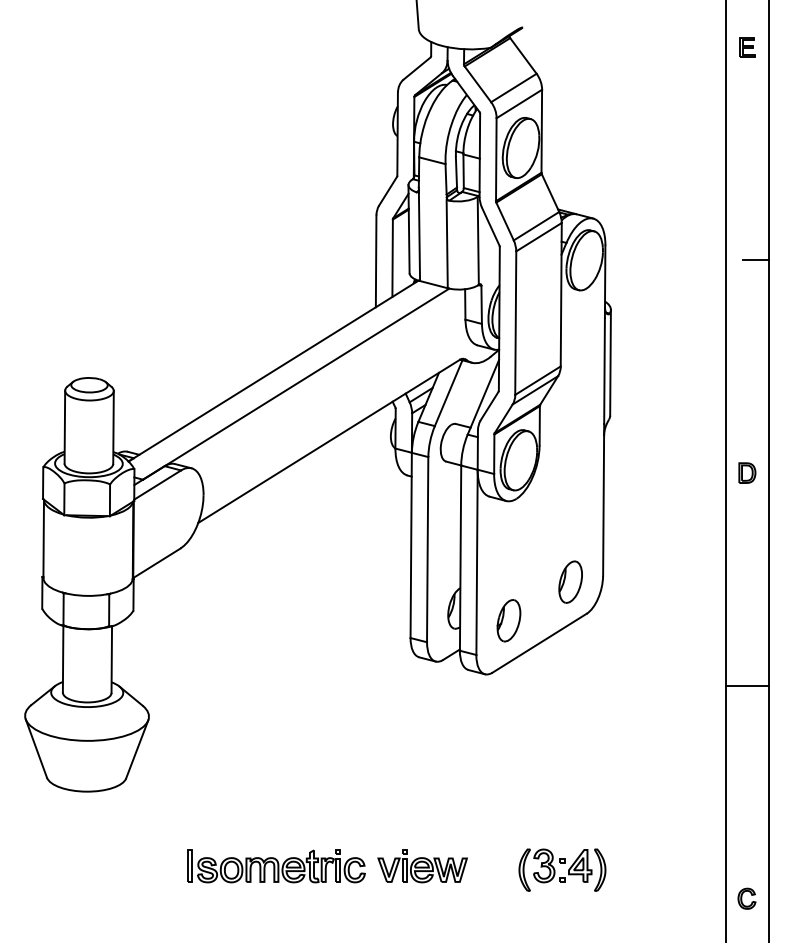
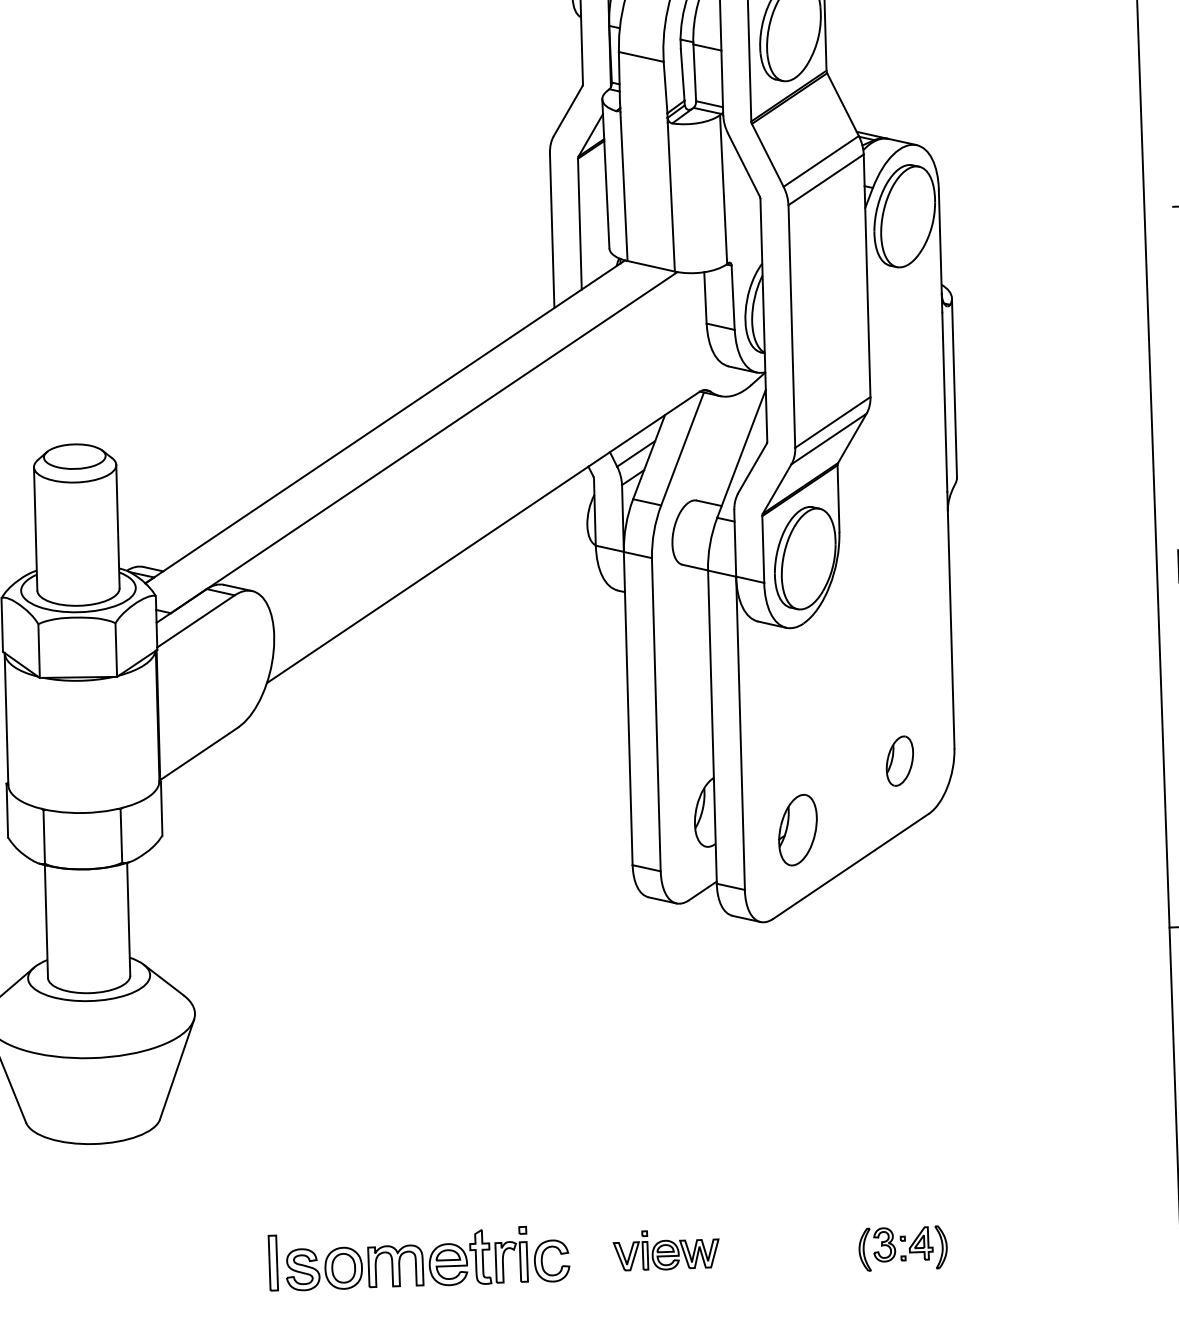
part: (570, 581) -> (899, 760), size x0.7
part: (422, 866) -> (666, 1250), size x0.7
part: (562, 869) -> (903, 1247), size x0.6

